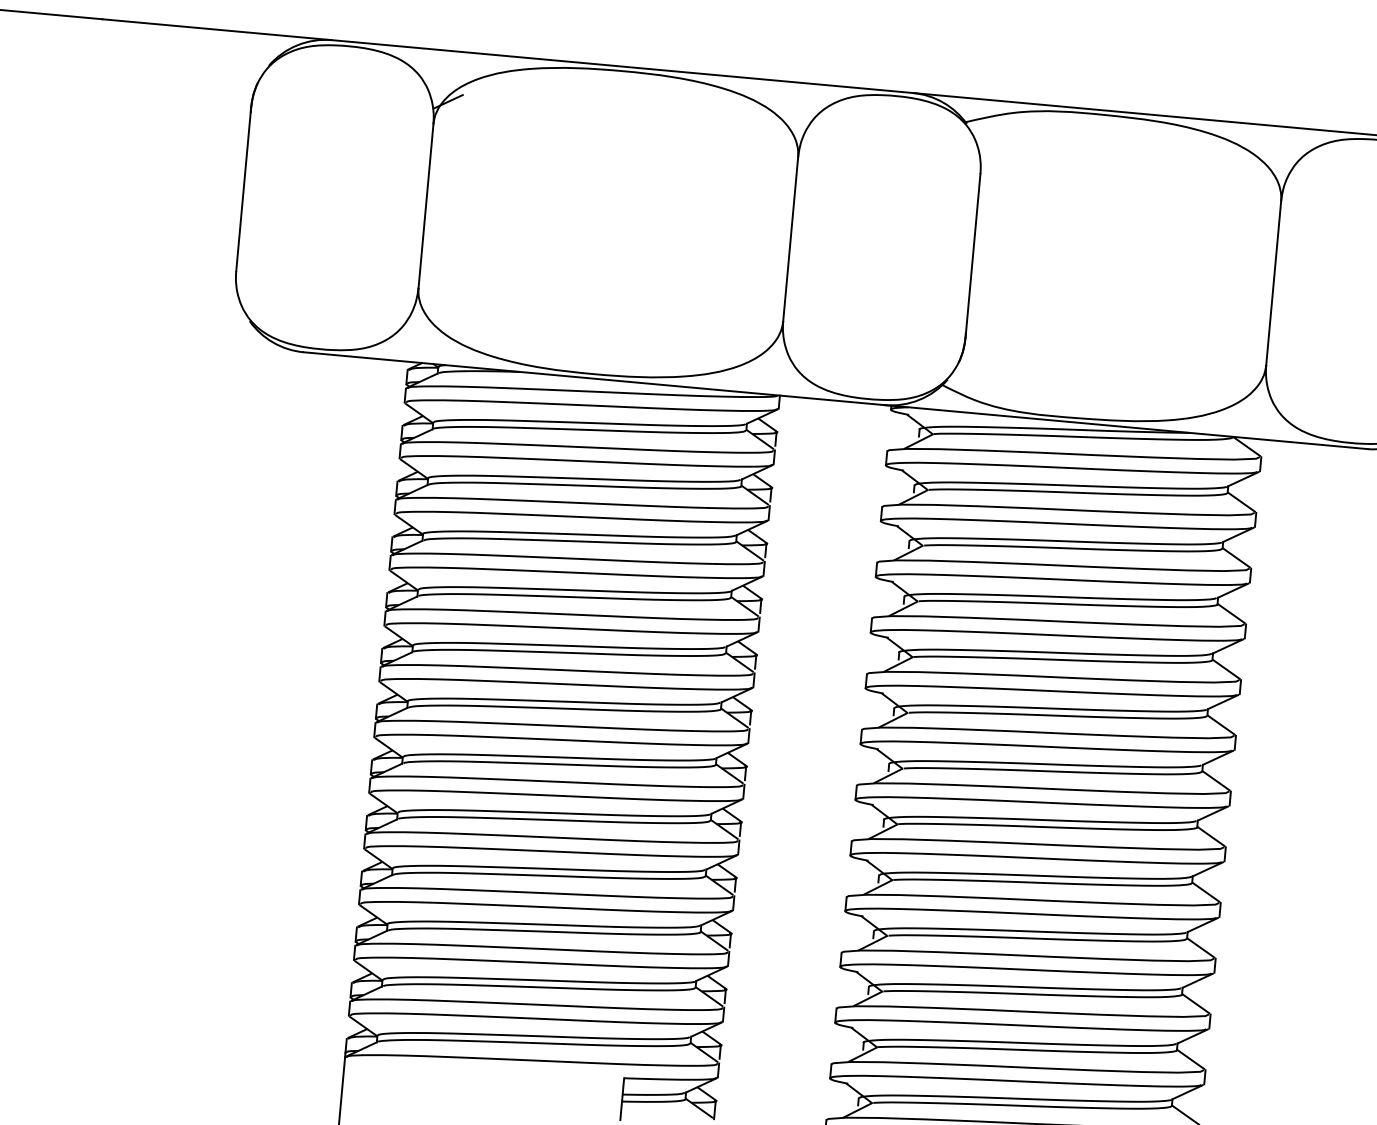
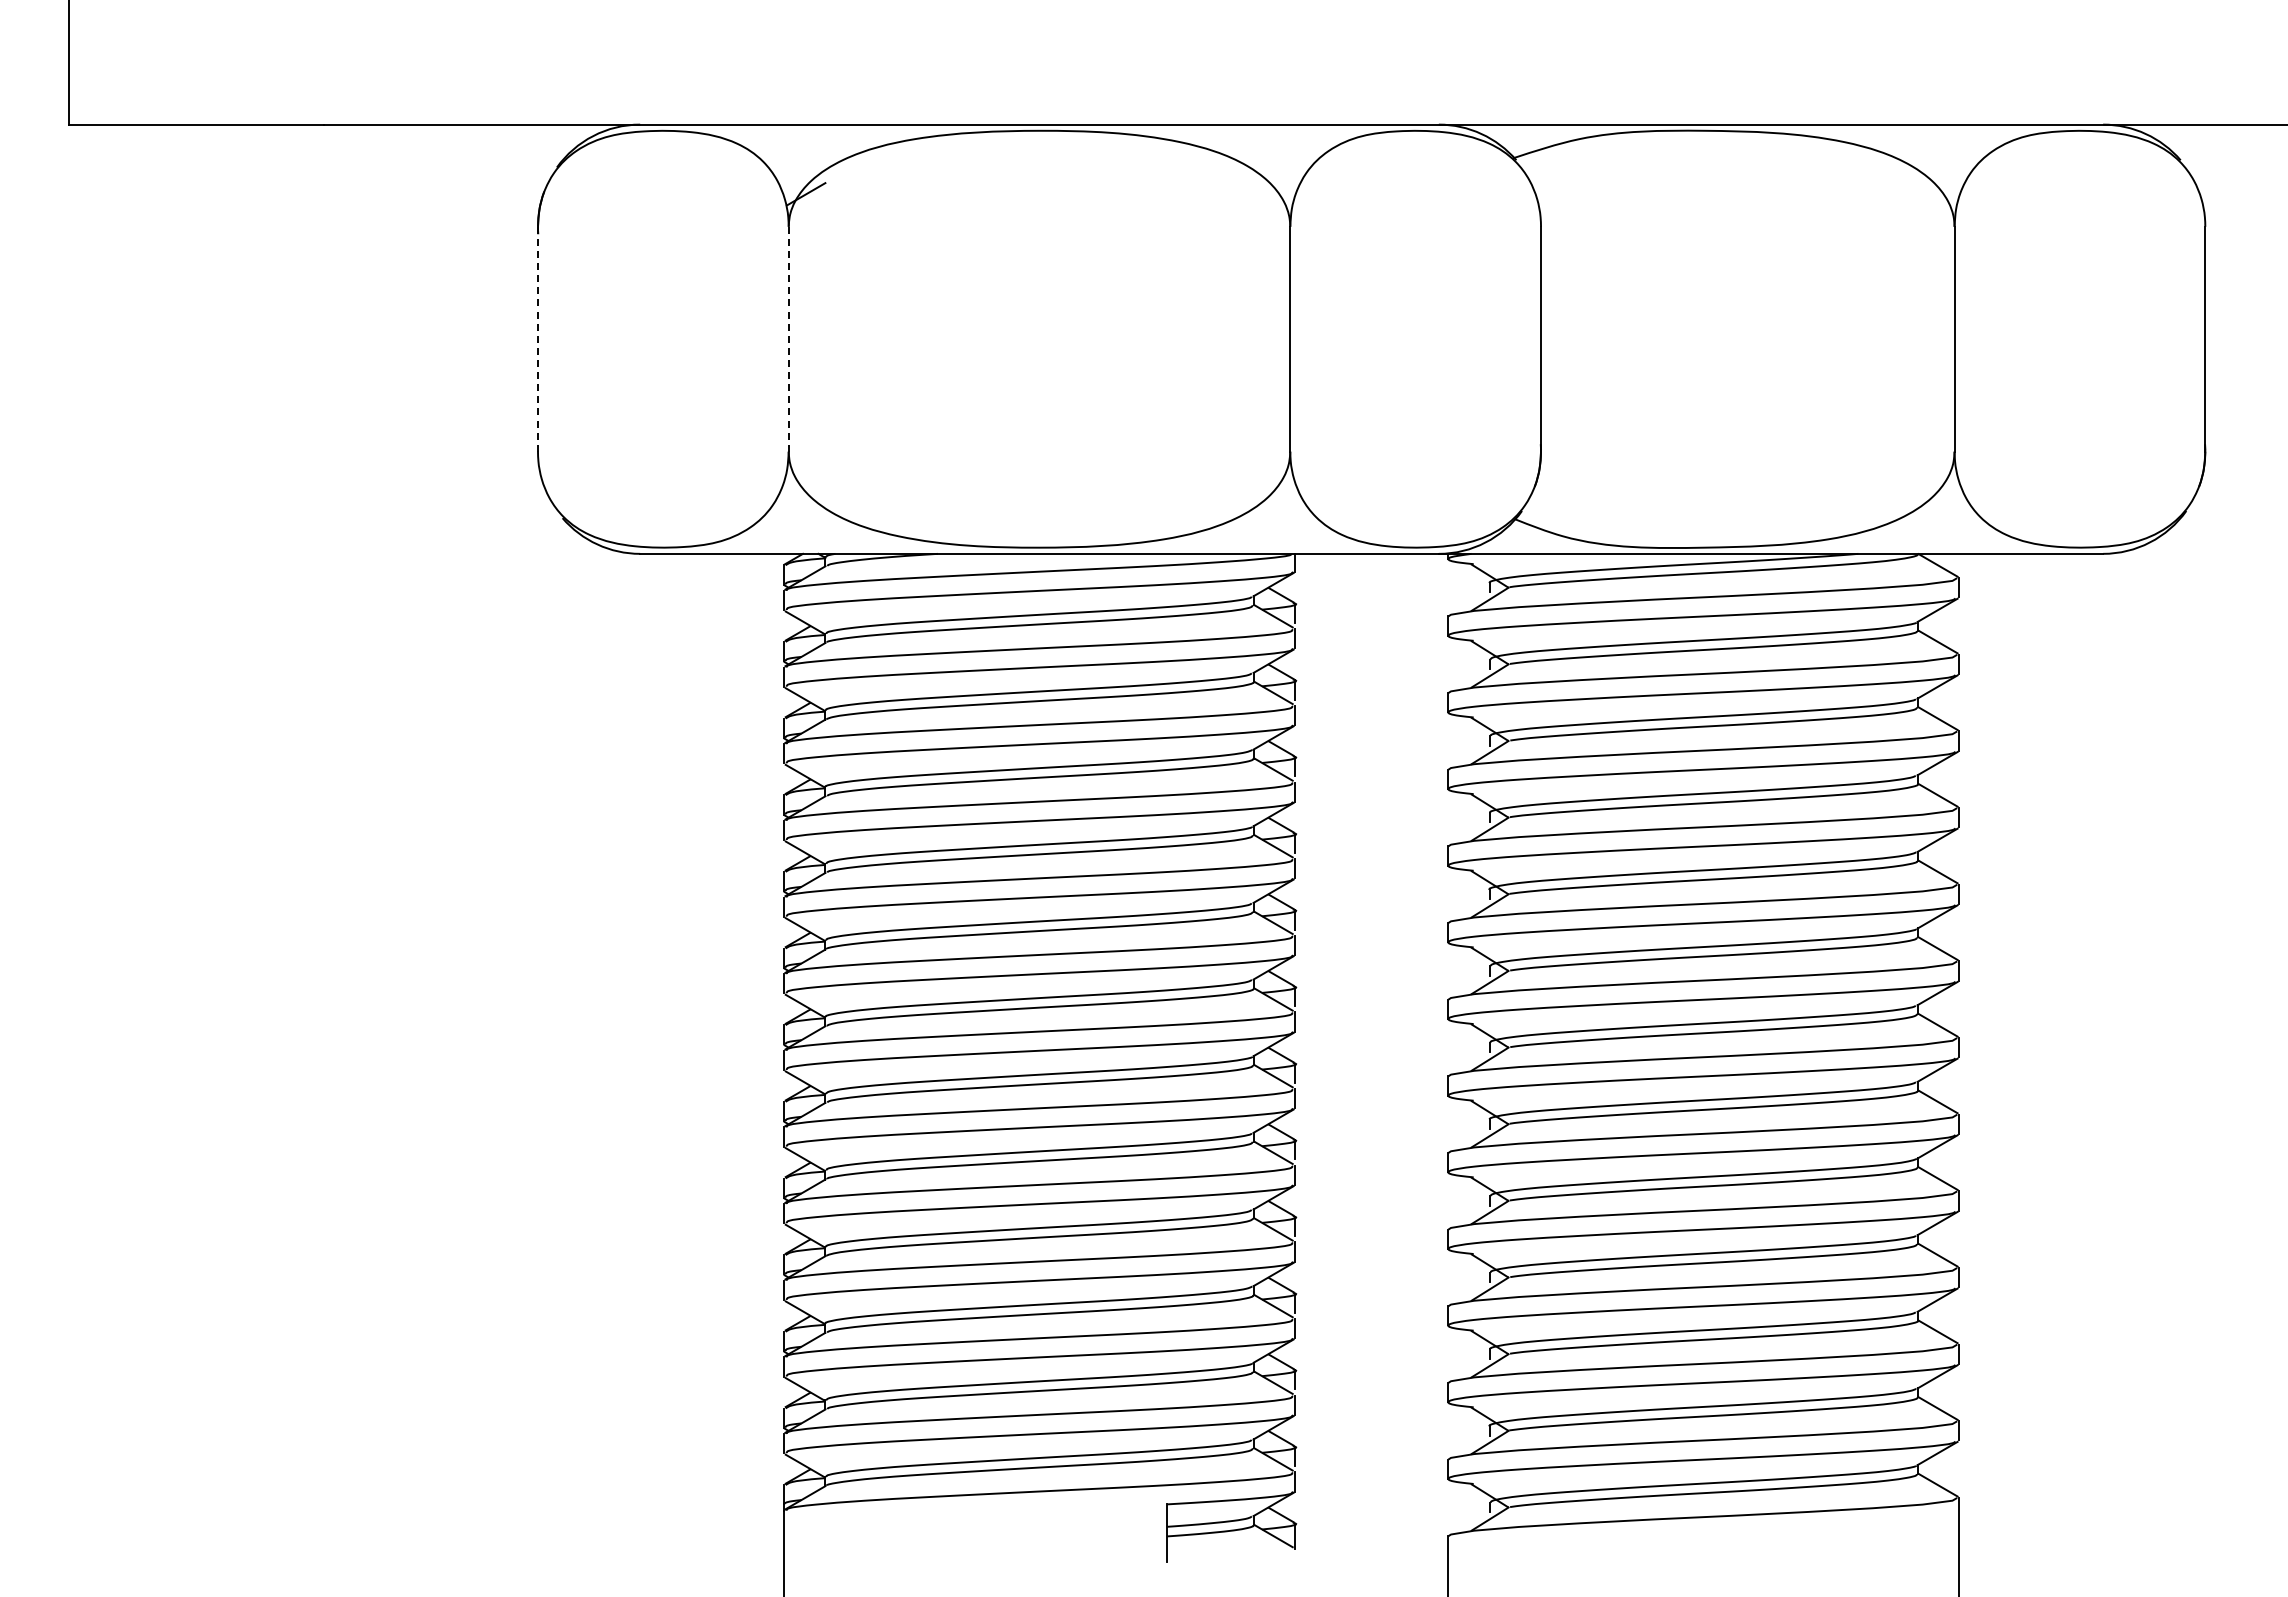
line: (243, 189) -> (537, 339), solid -> dashed
line: (425, 206) -> (788, 339), solid -> dashed

